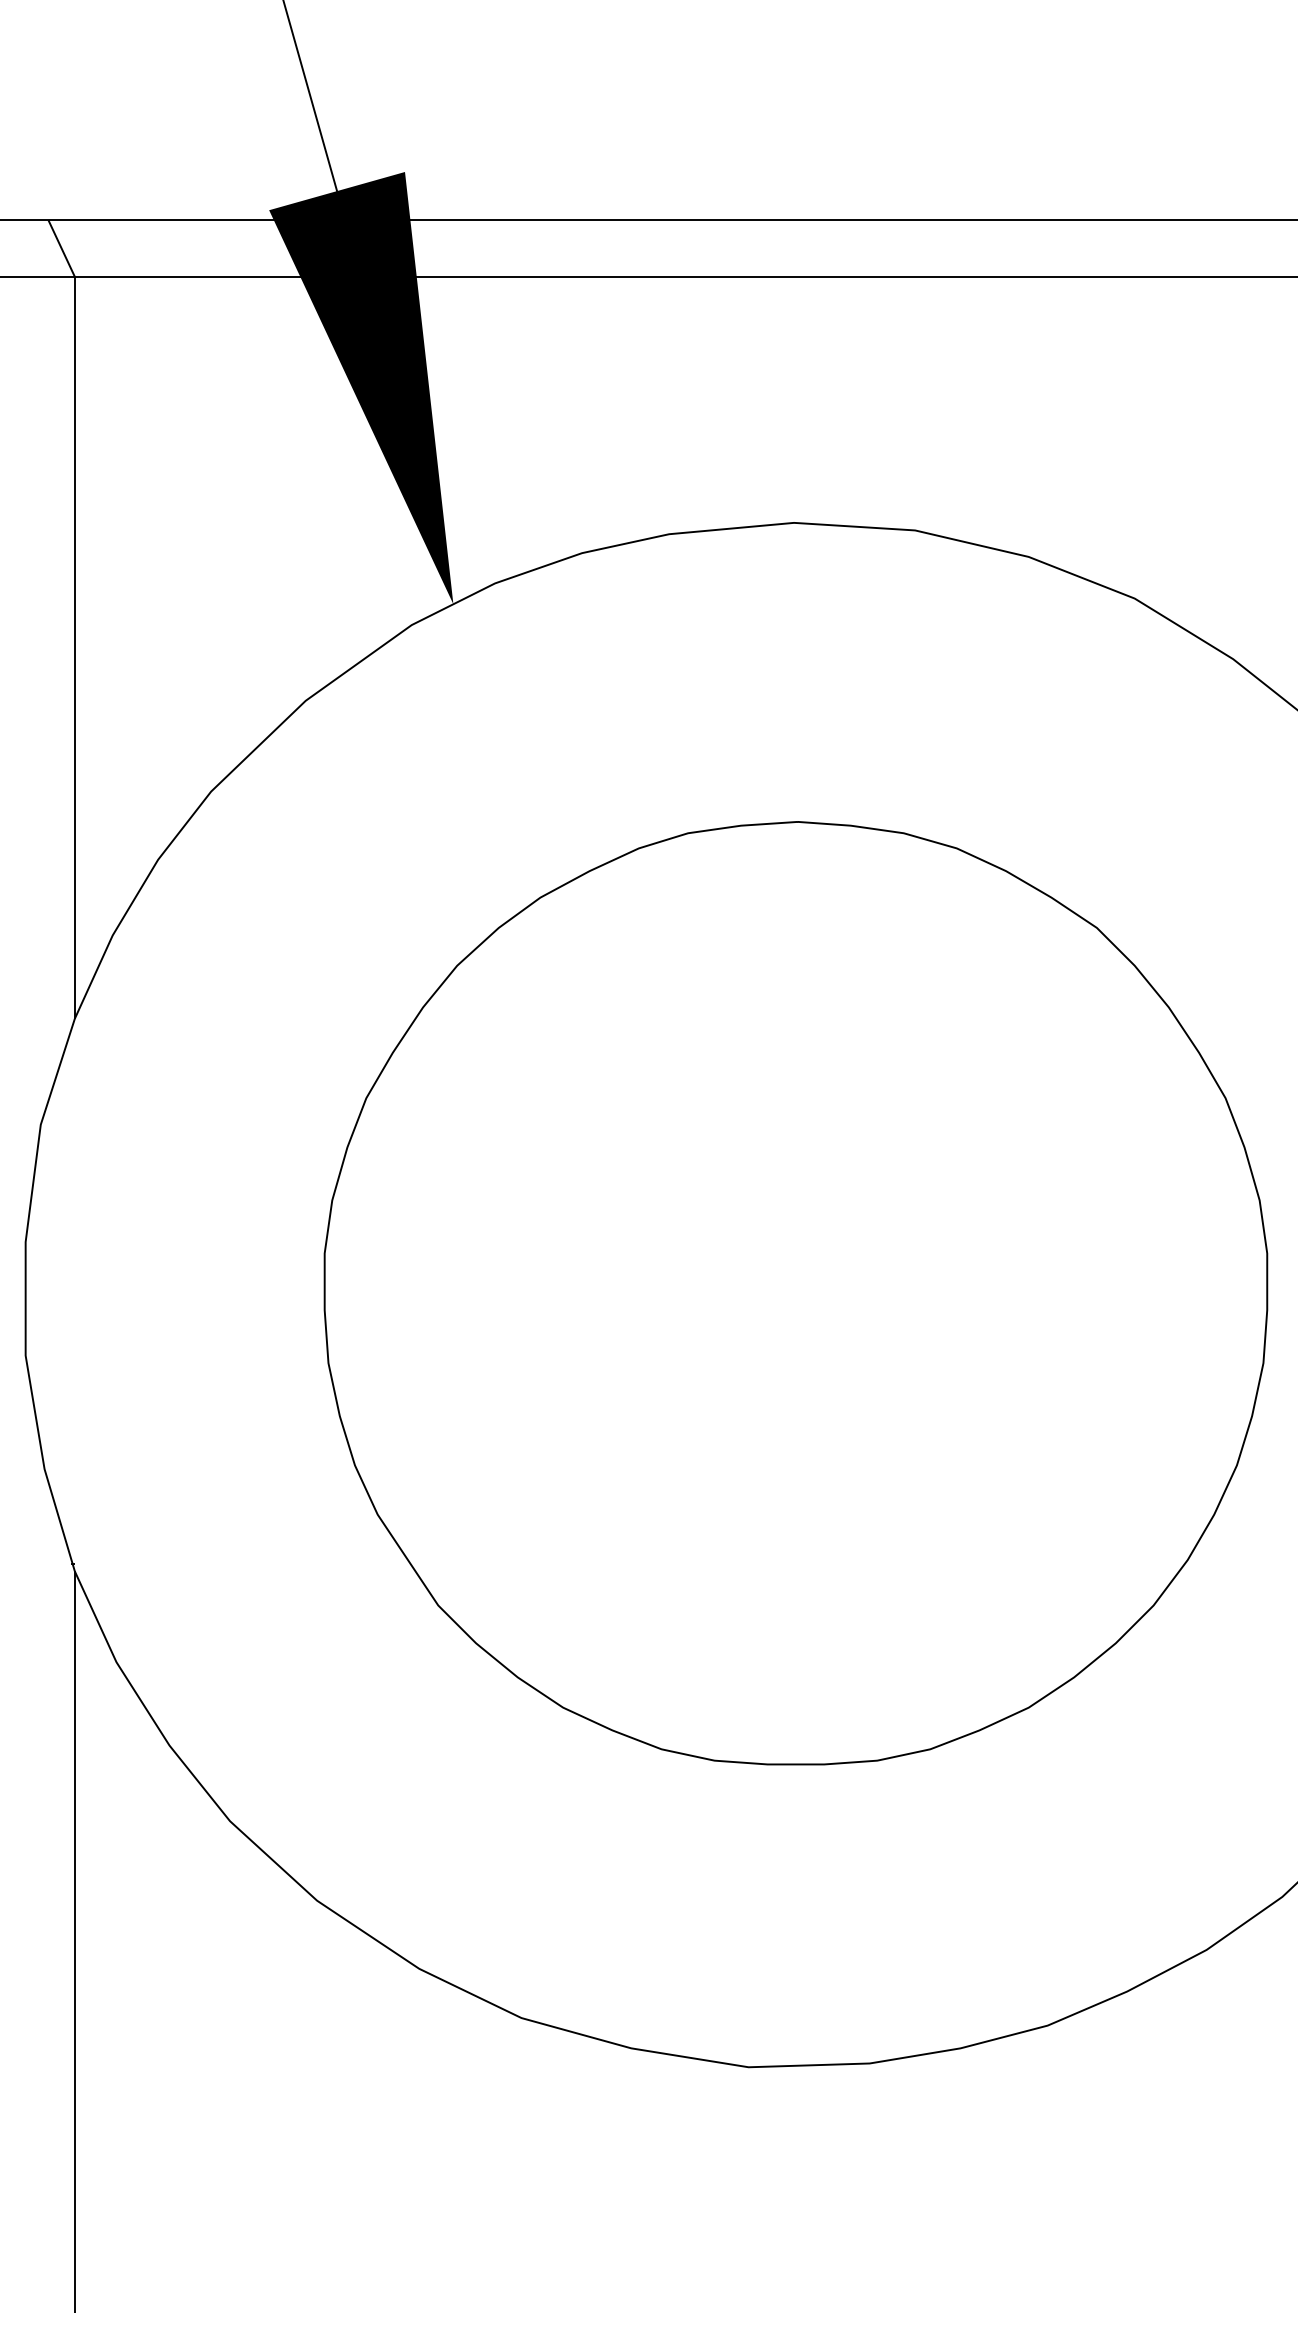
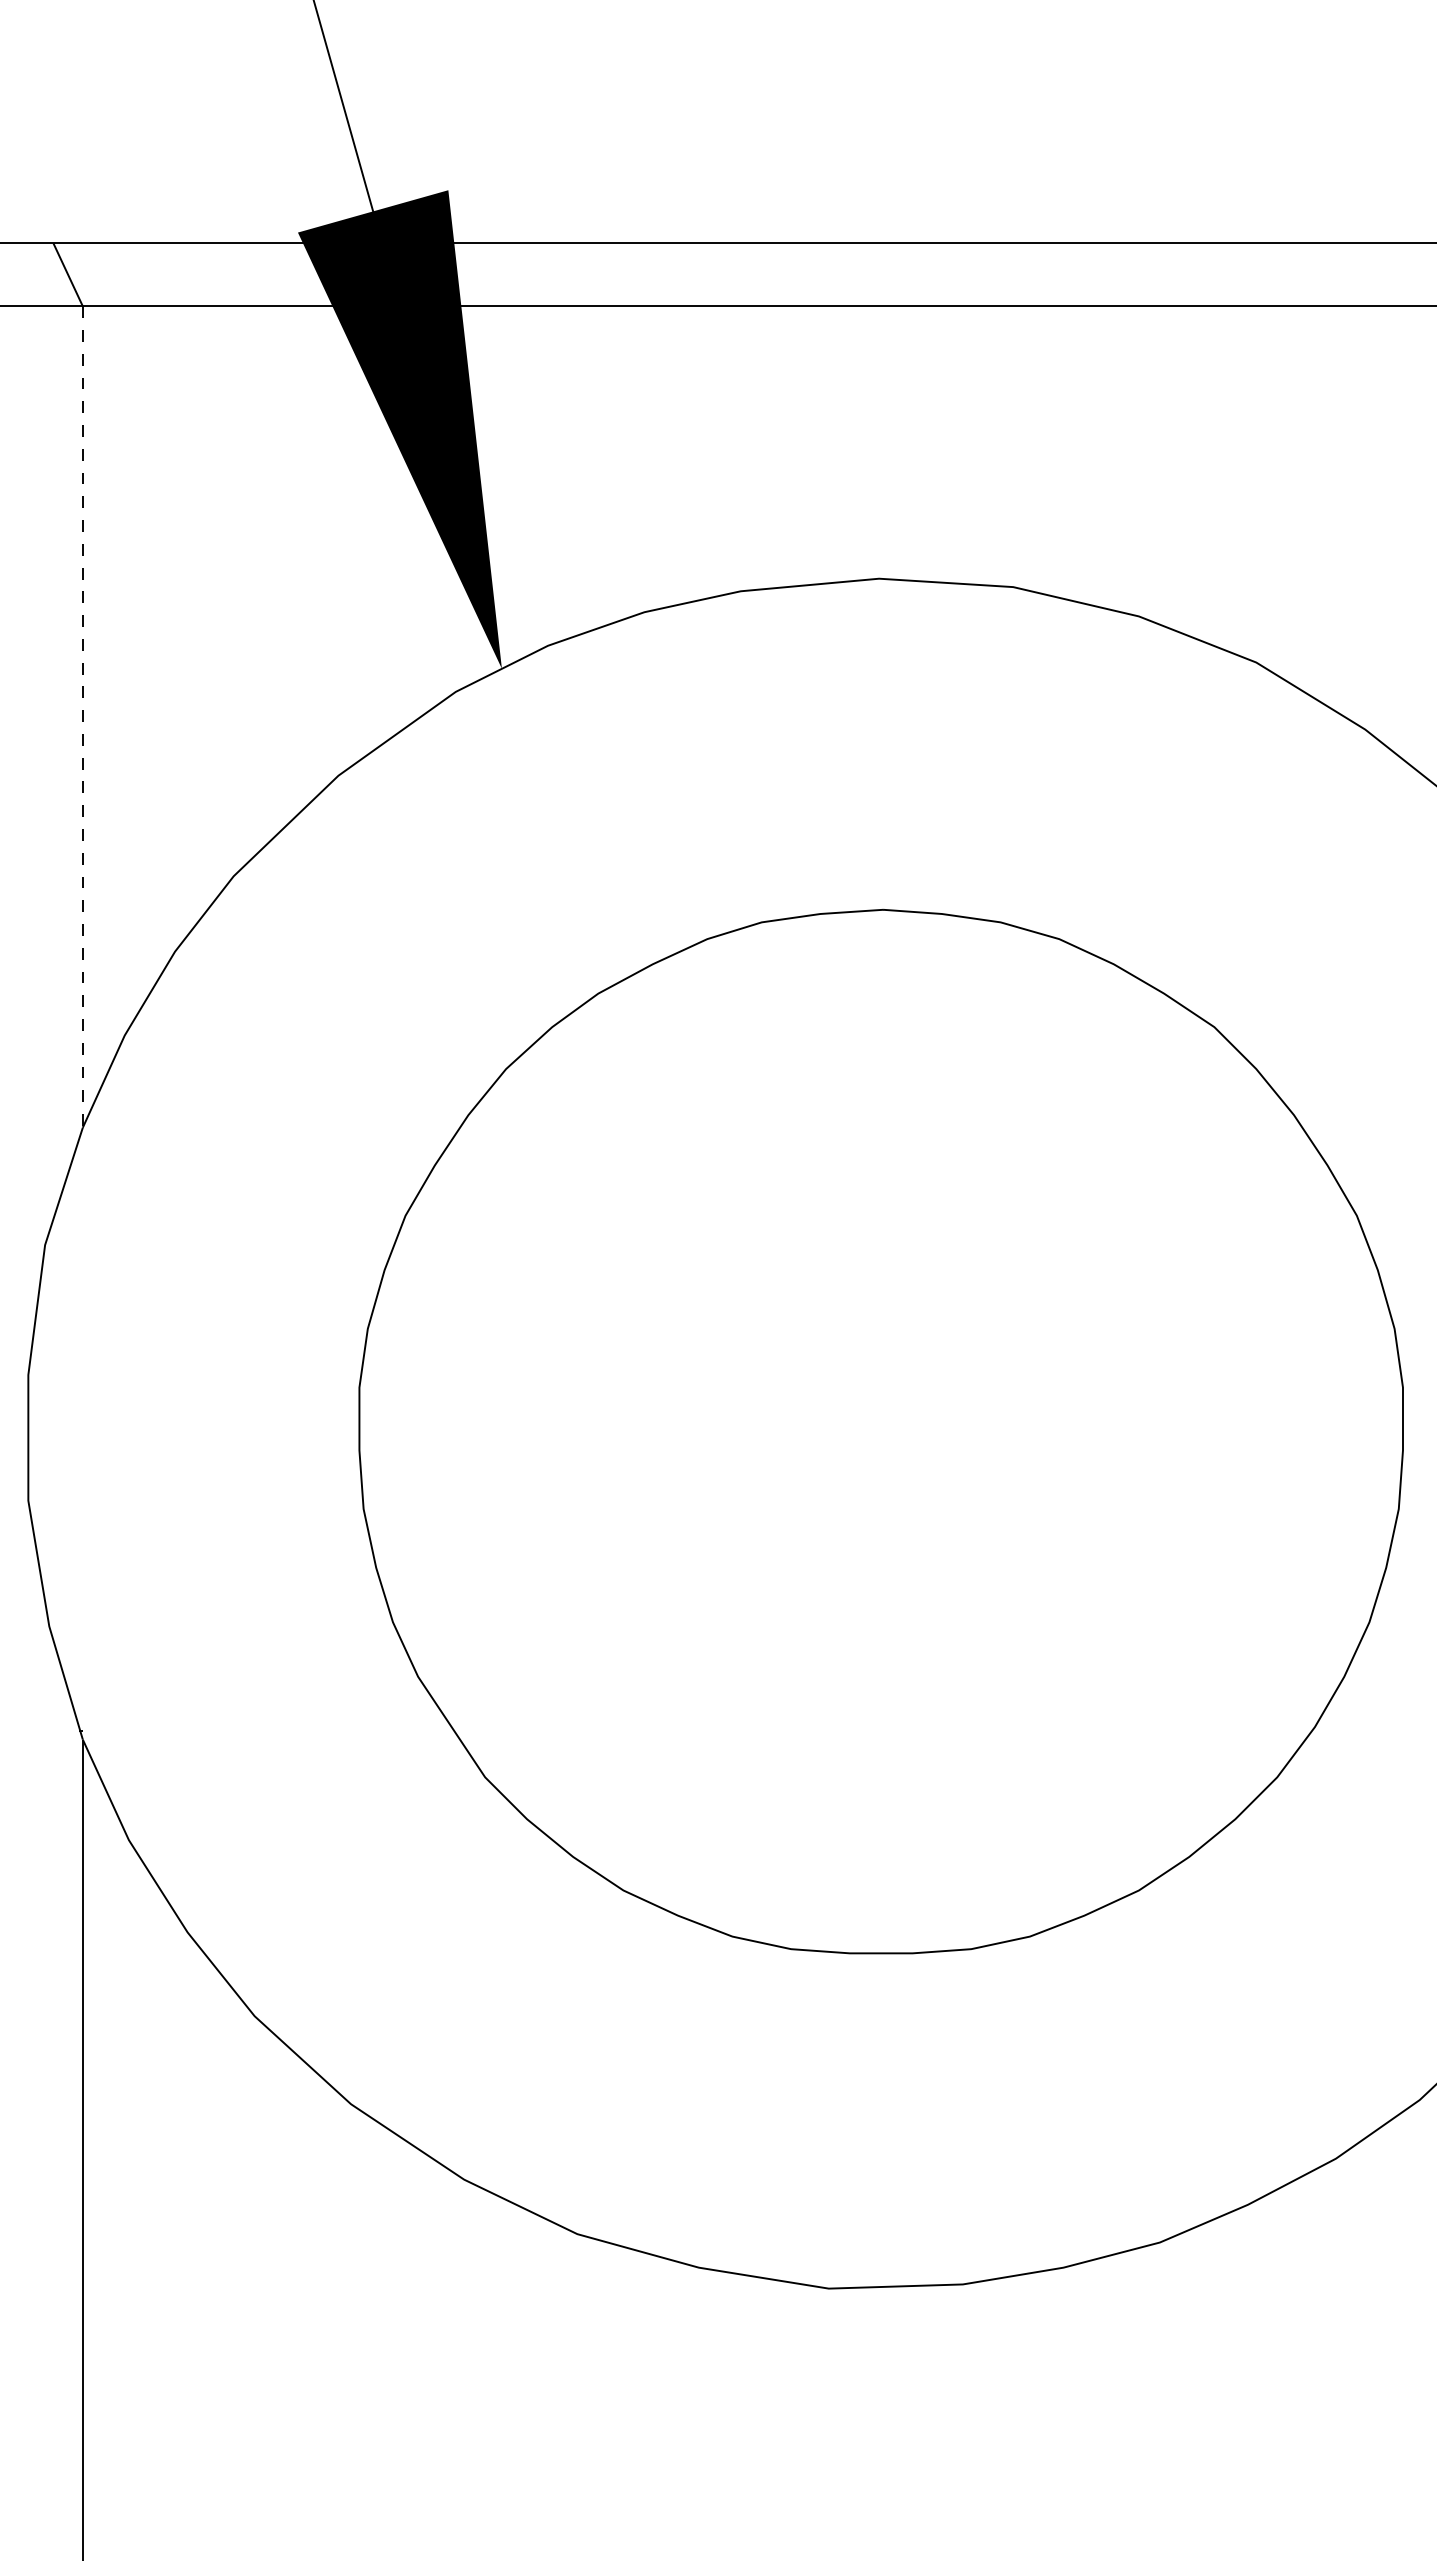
line: (74, 648) -> (82, 717), solid -> dashed

